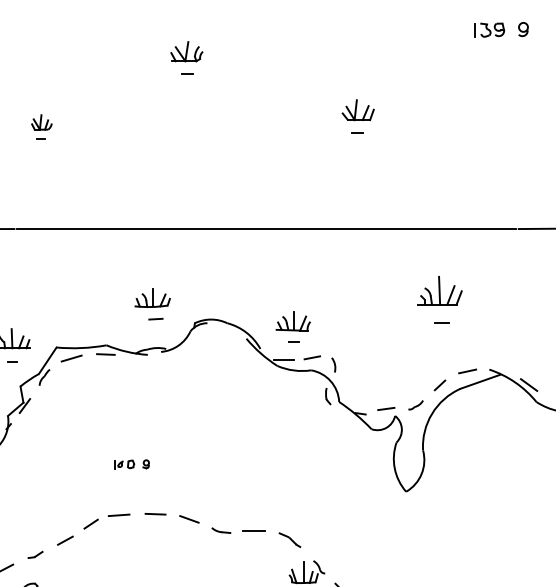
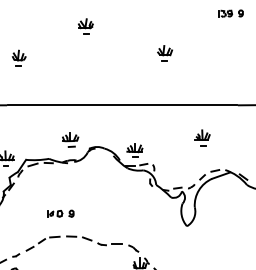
part: (42, 125) -> (19, 57), size x1.43
part: (439, 298) -> (202, 137), size x0.71
part: (131, 464) -> (60, 213), size x1.67

